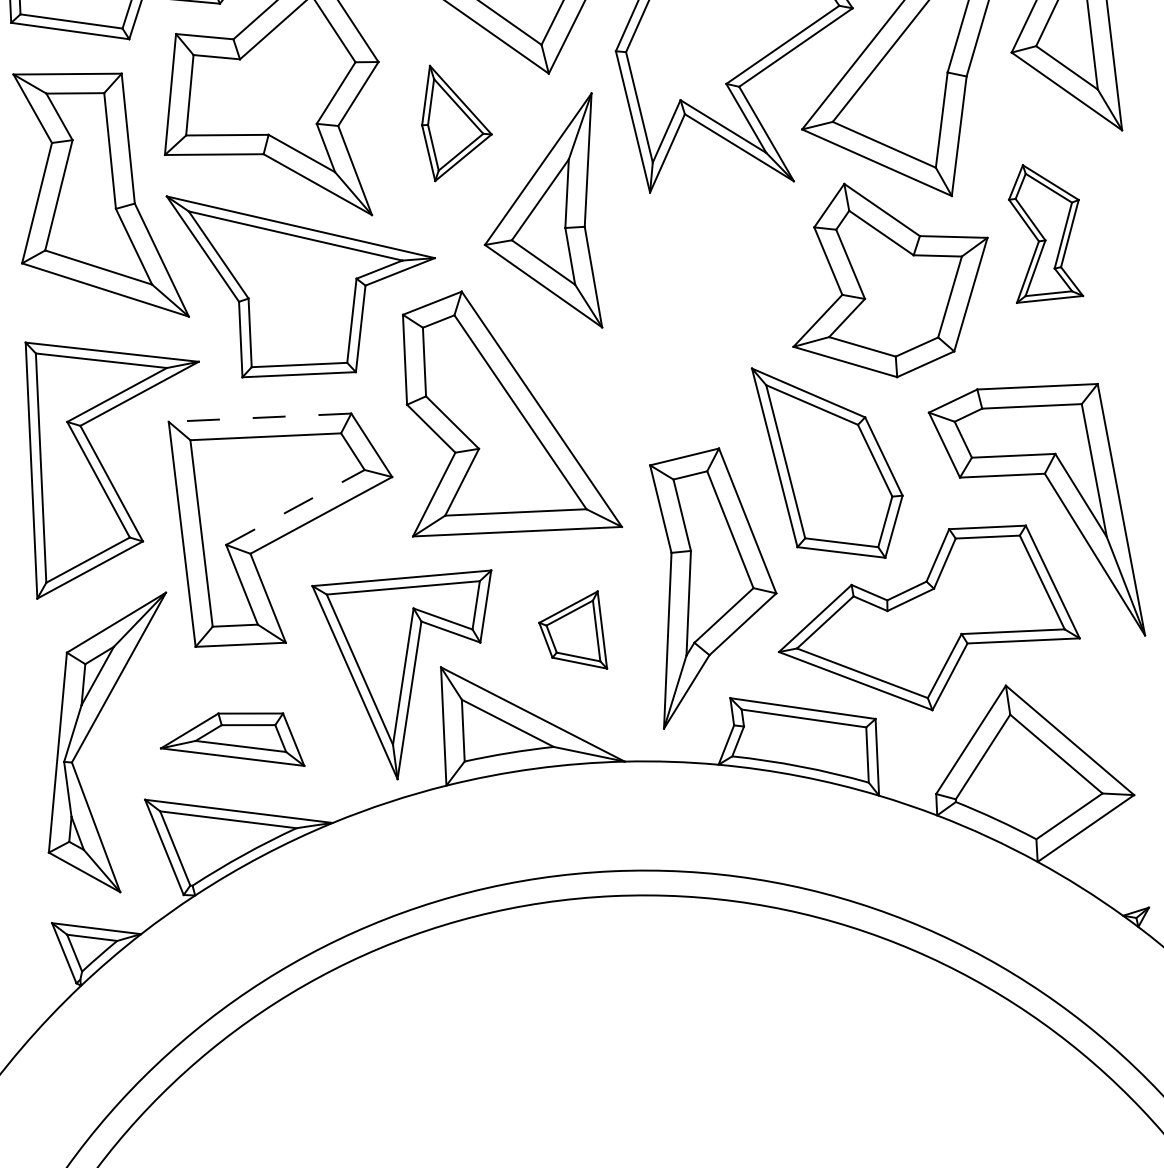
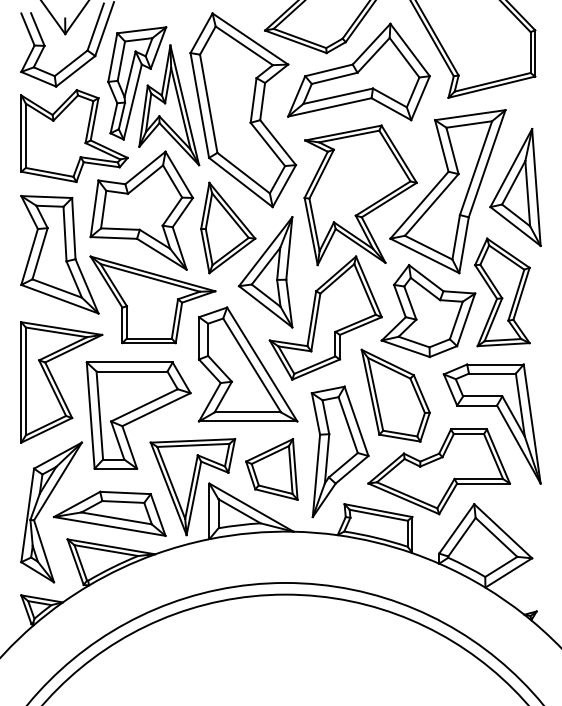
part: (456, 121) -> (228, 227), size x1.67
part: (1045, 233) -> (502, 292), size x1.67
part: (671, 303) -> (325, 317), added
line: (259, 417) -> (129, 362), dashed -> solid
line: (295, 507) -> (144, 405), dashed -> solid
part: (571, 631) -> (271, 469), size x1.67
part: (231, 740) -> (109, 513), size x1.67

